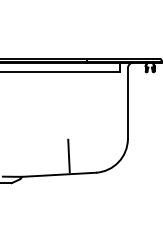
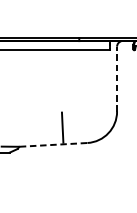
line: (127, 103) -> (116, 79), solid -> dashed
line: (59, 174) -> (53, 144), solid -> dashed

